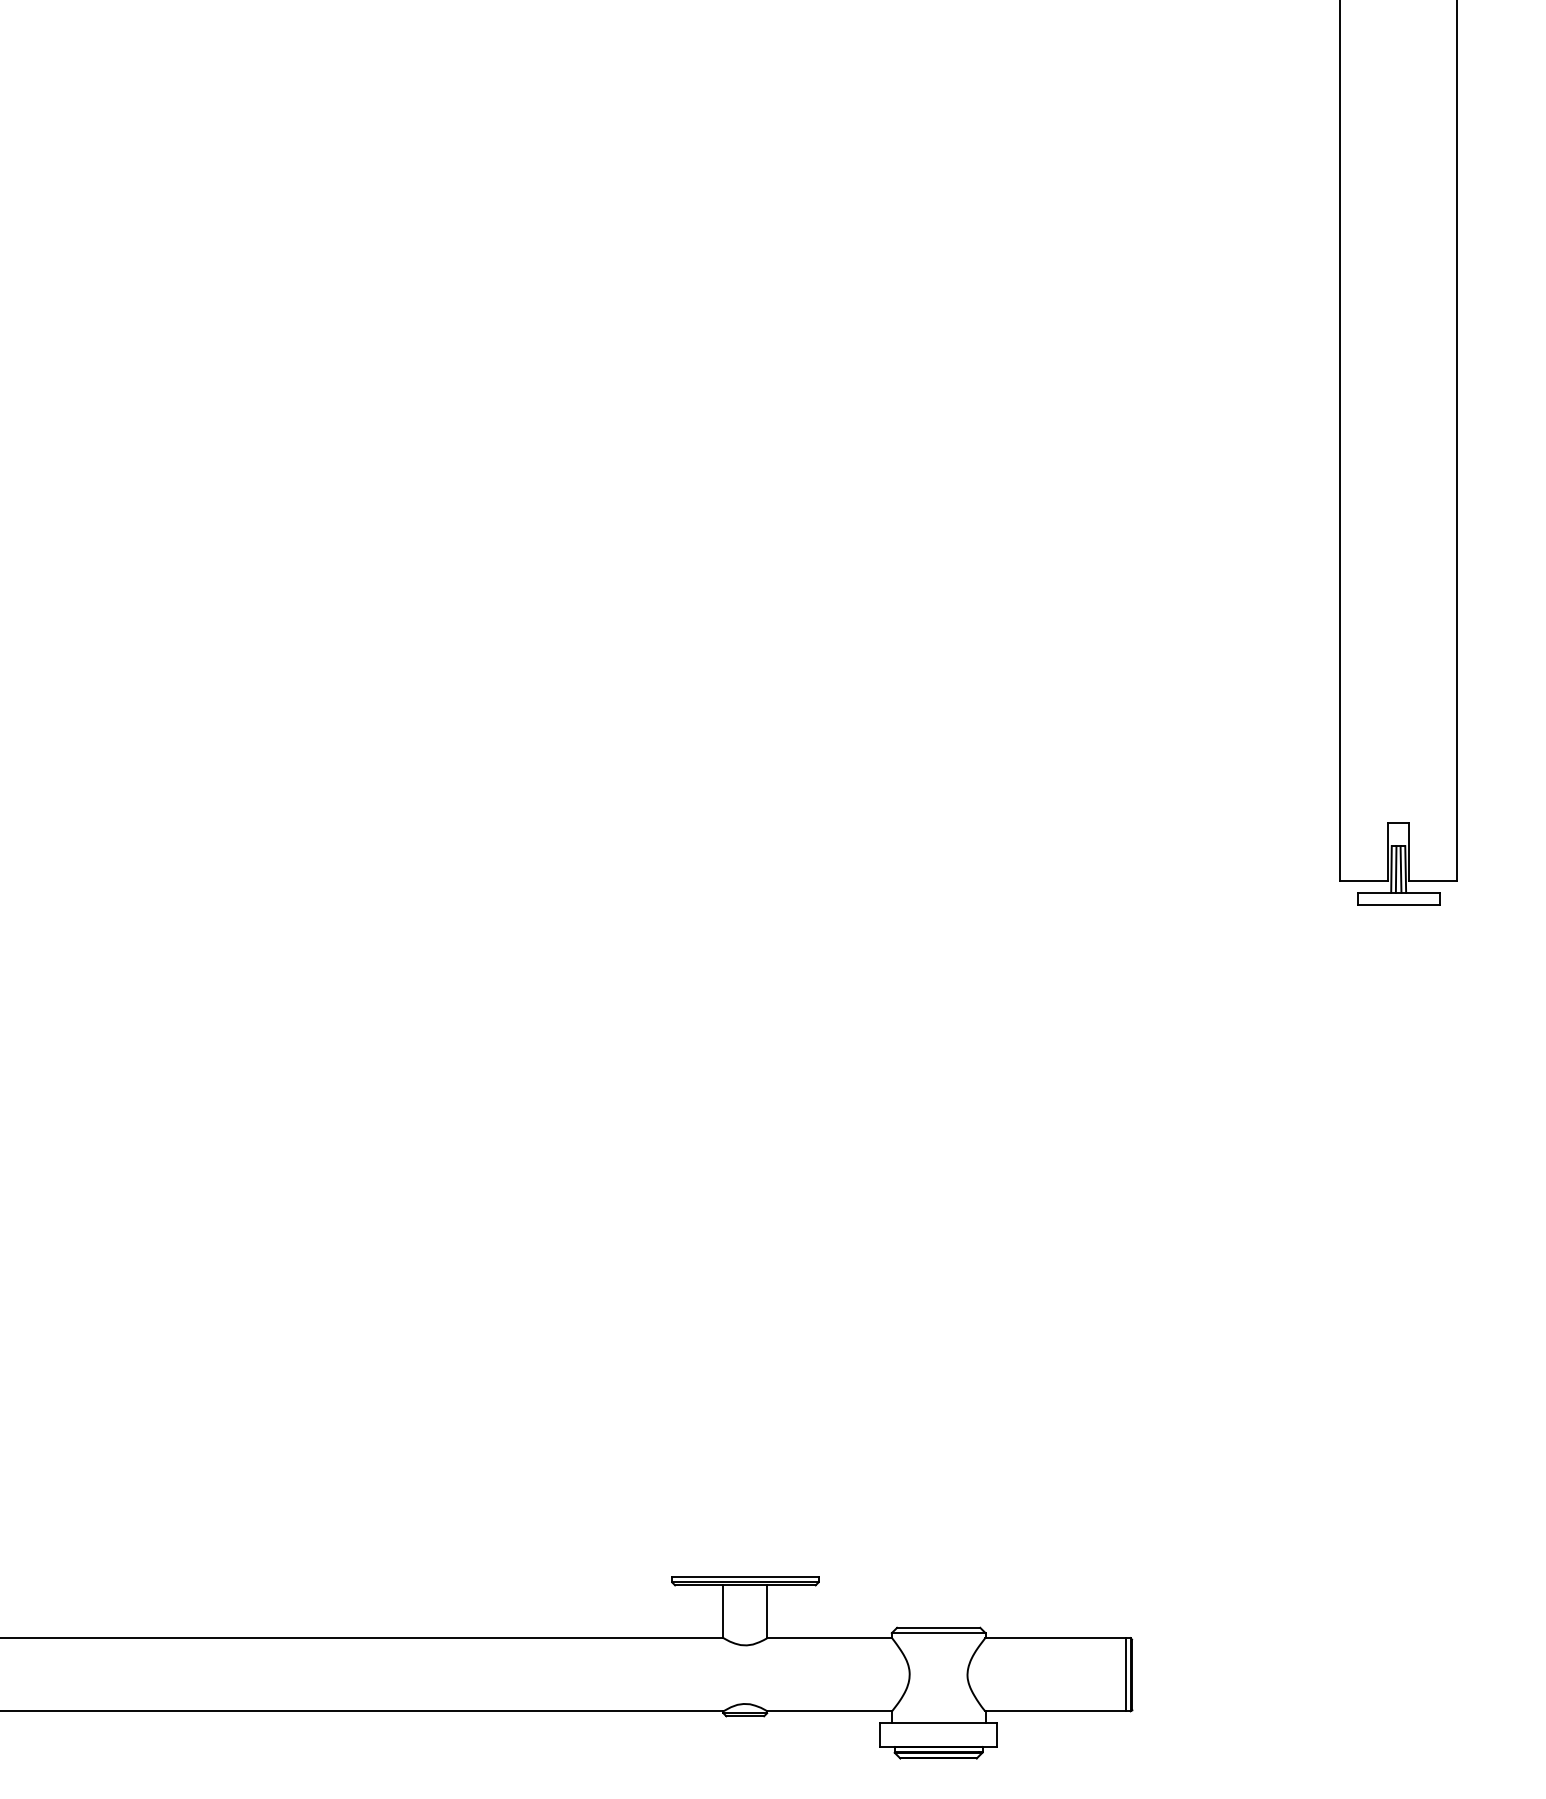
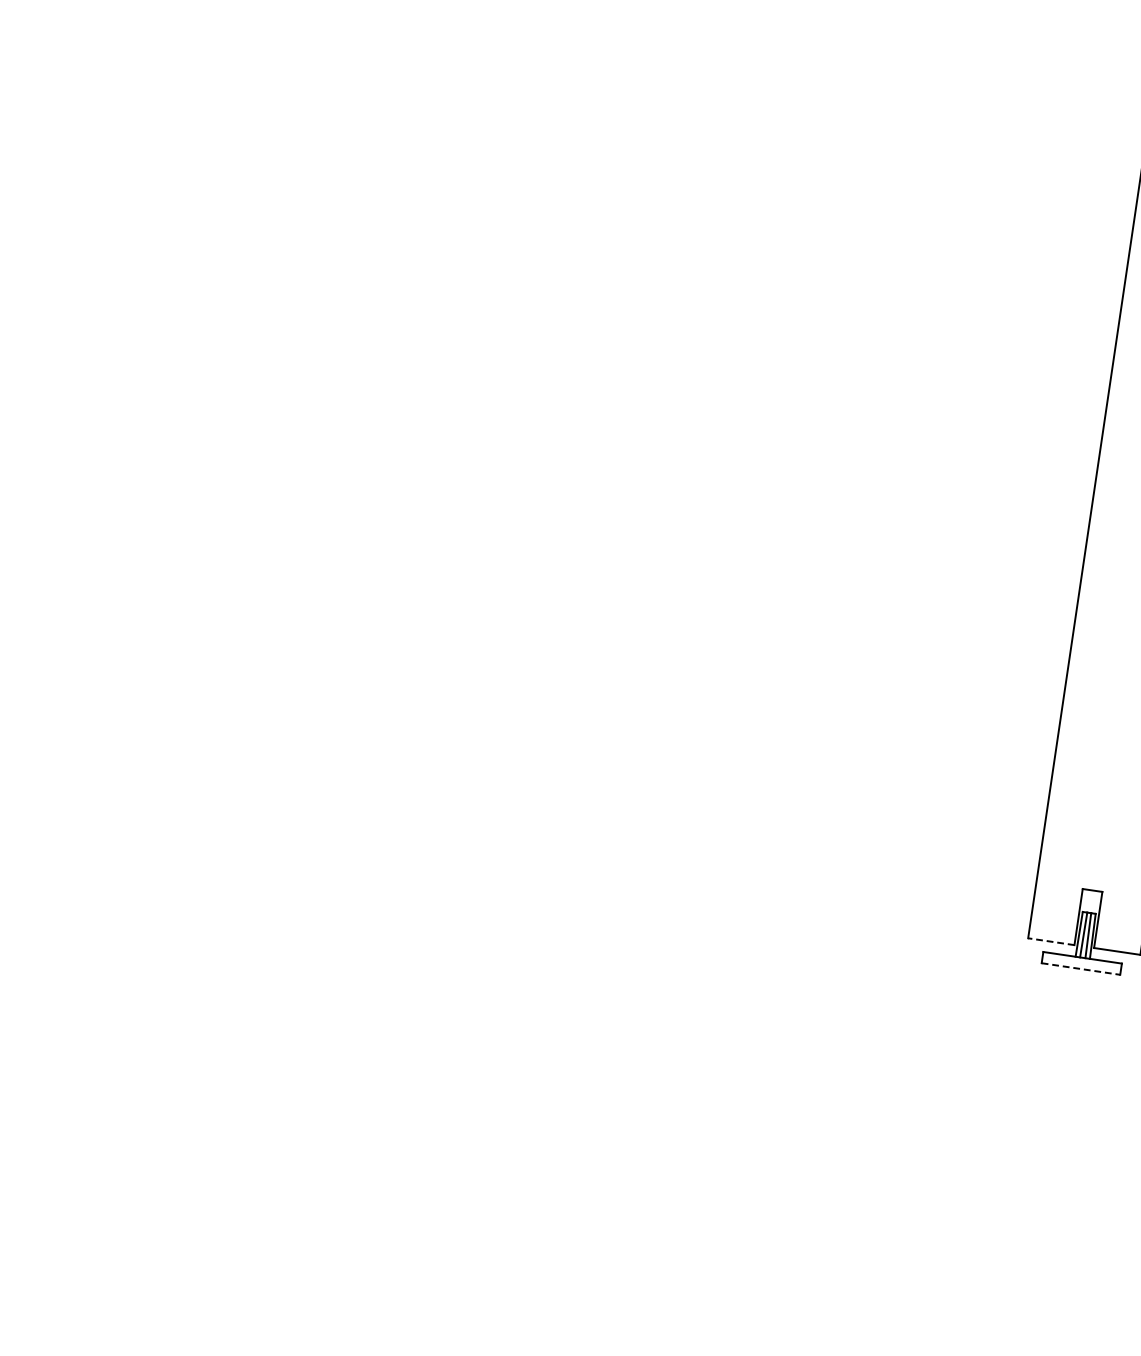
line: (1363, 881) -> (1050, 941), solid -> dashed
line: (1399, 904) -> (1081, 968), solid -> dashed

